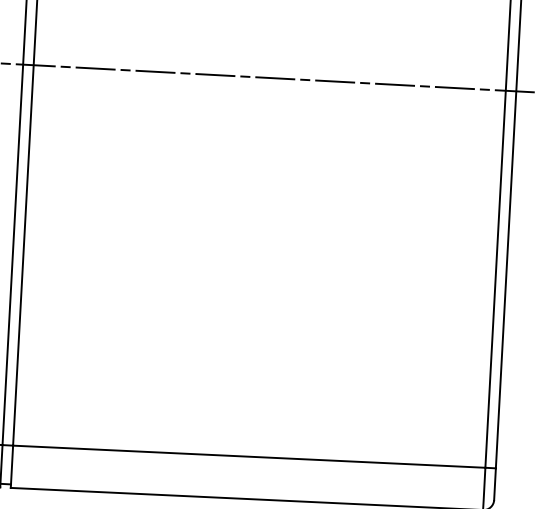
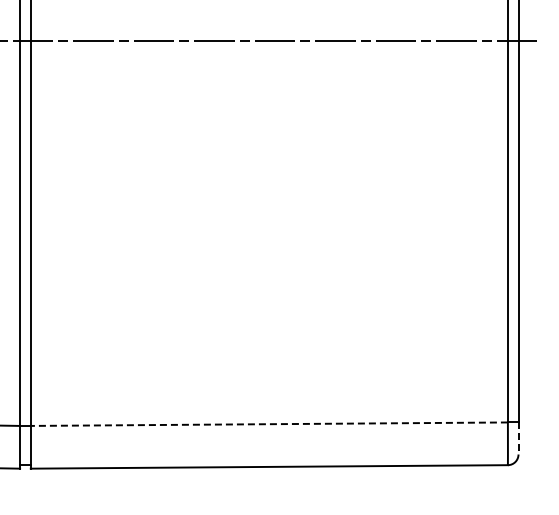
line: (249, 457) -> (269, 424), solid -> dashed
line: (495, 484) -> (518, 438), solid -> dashed

